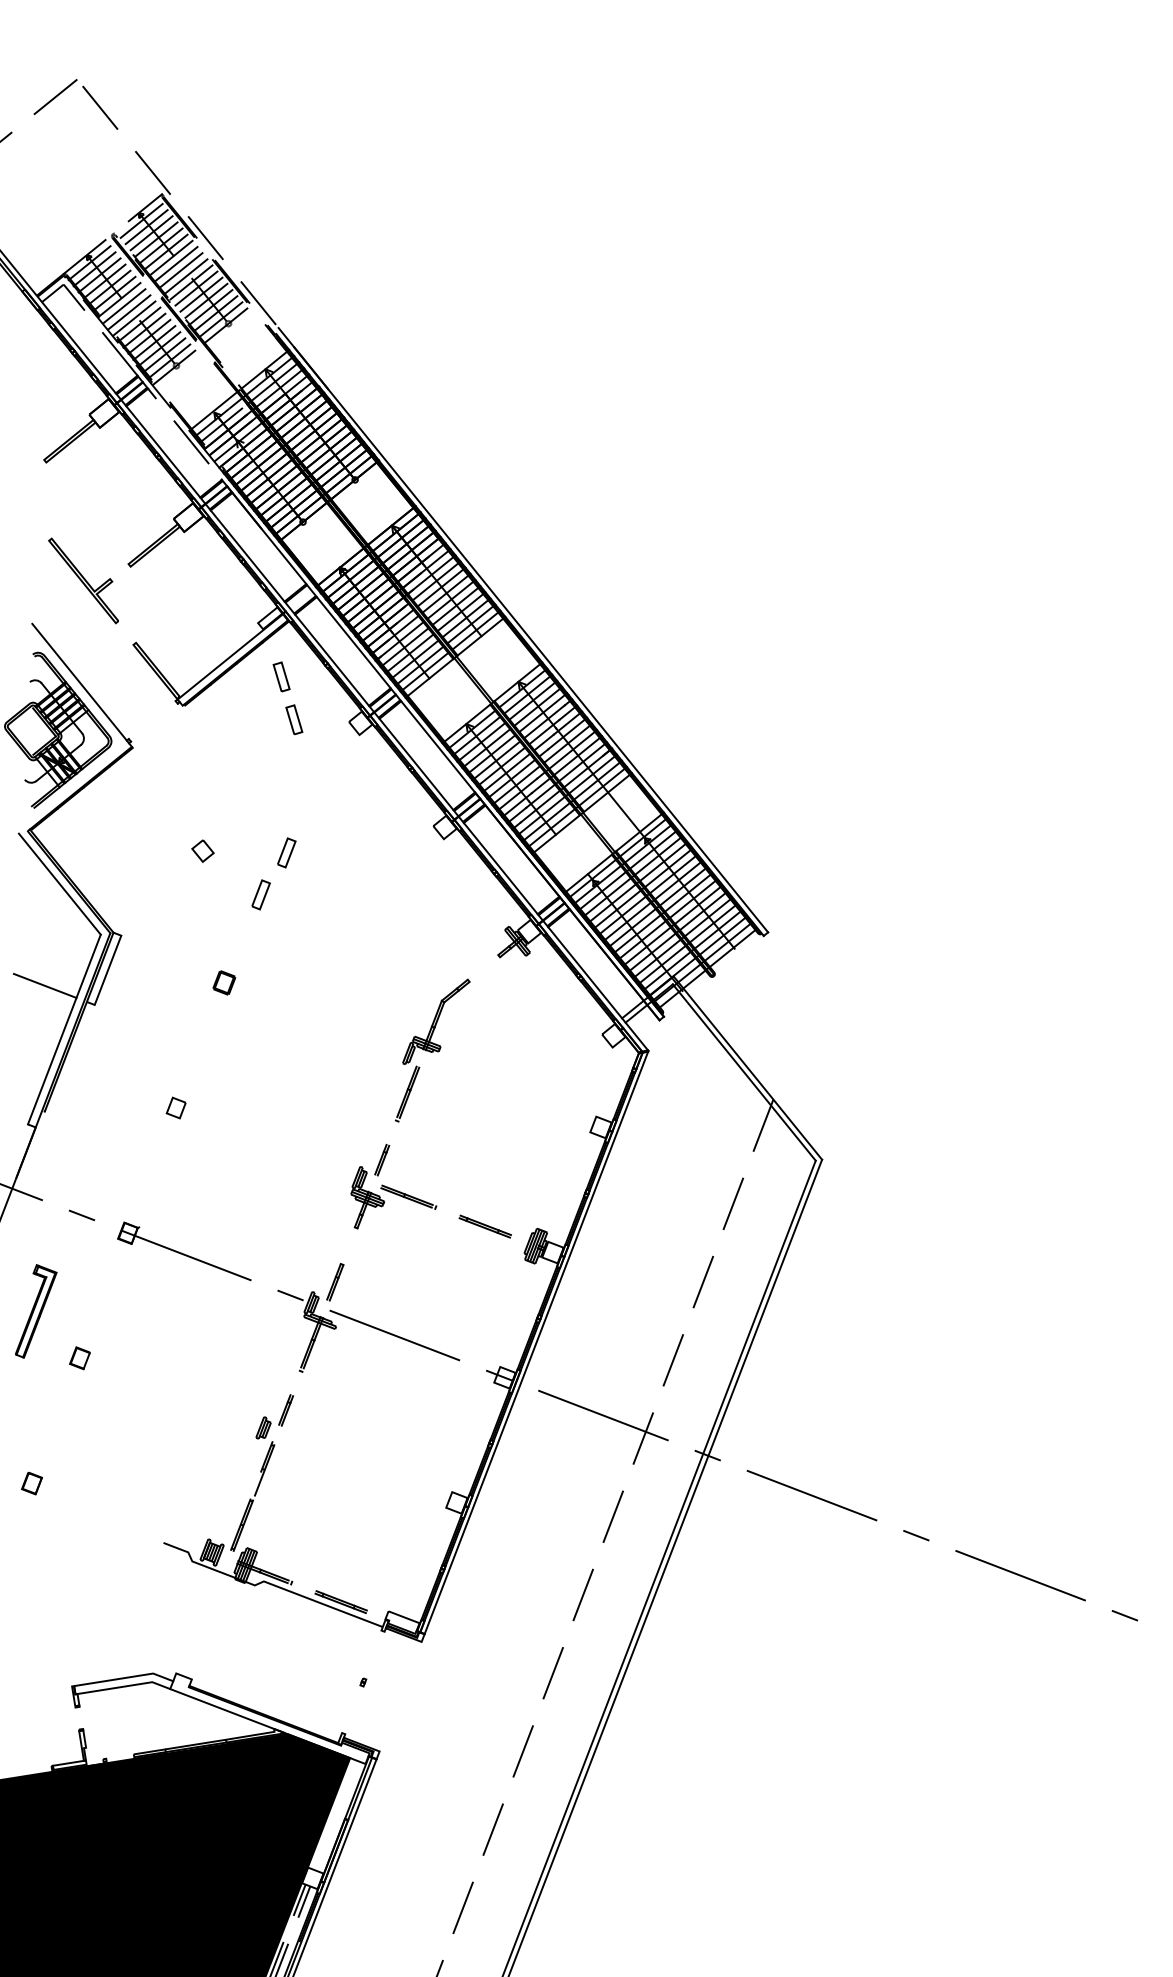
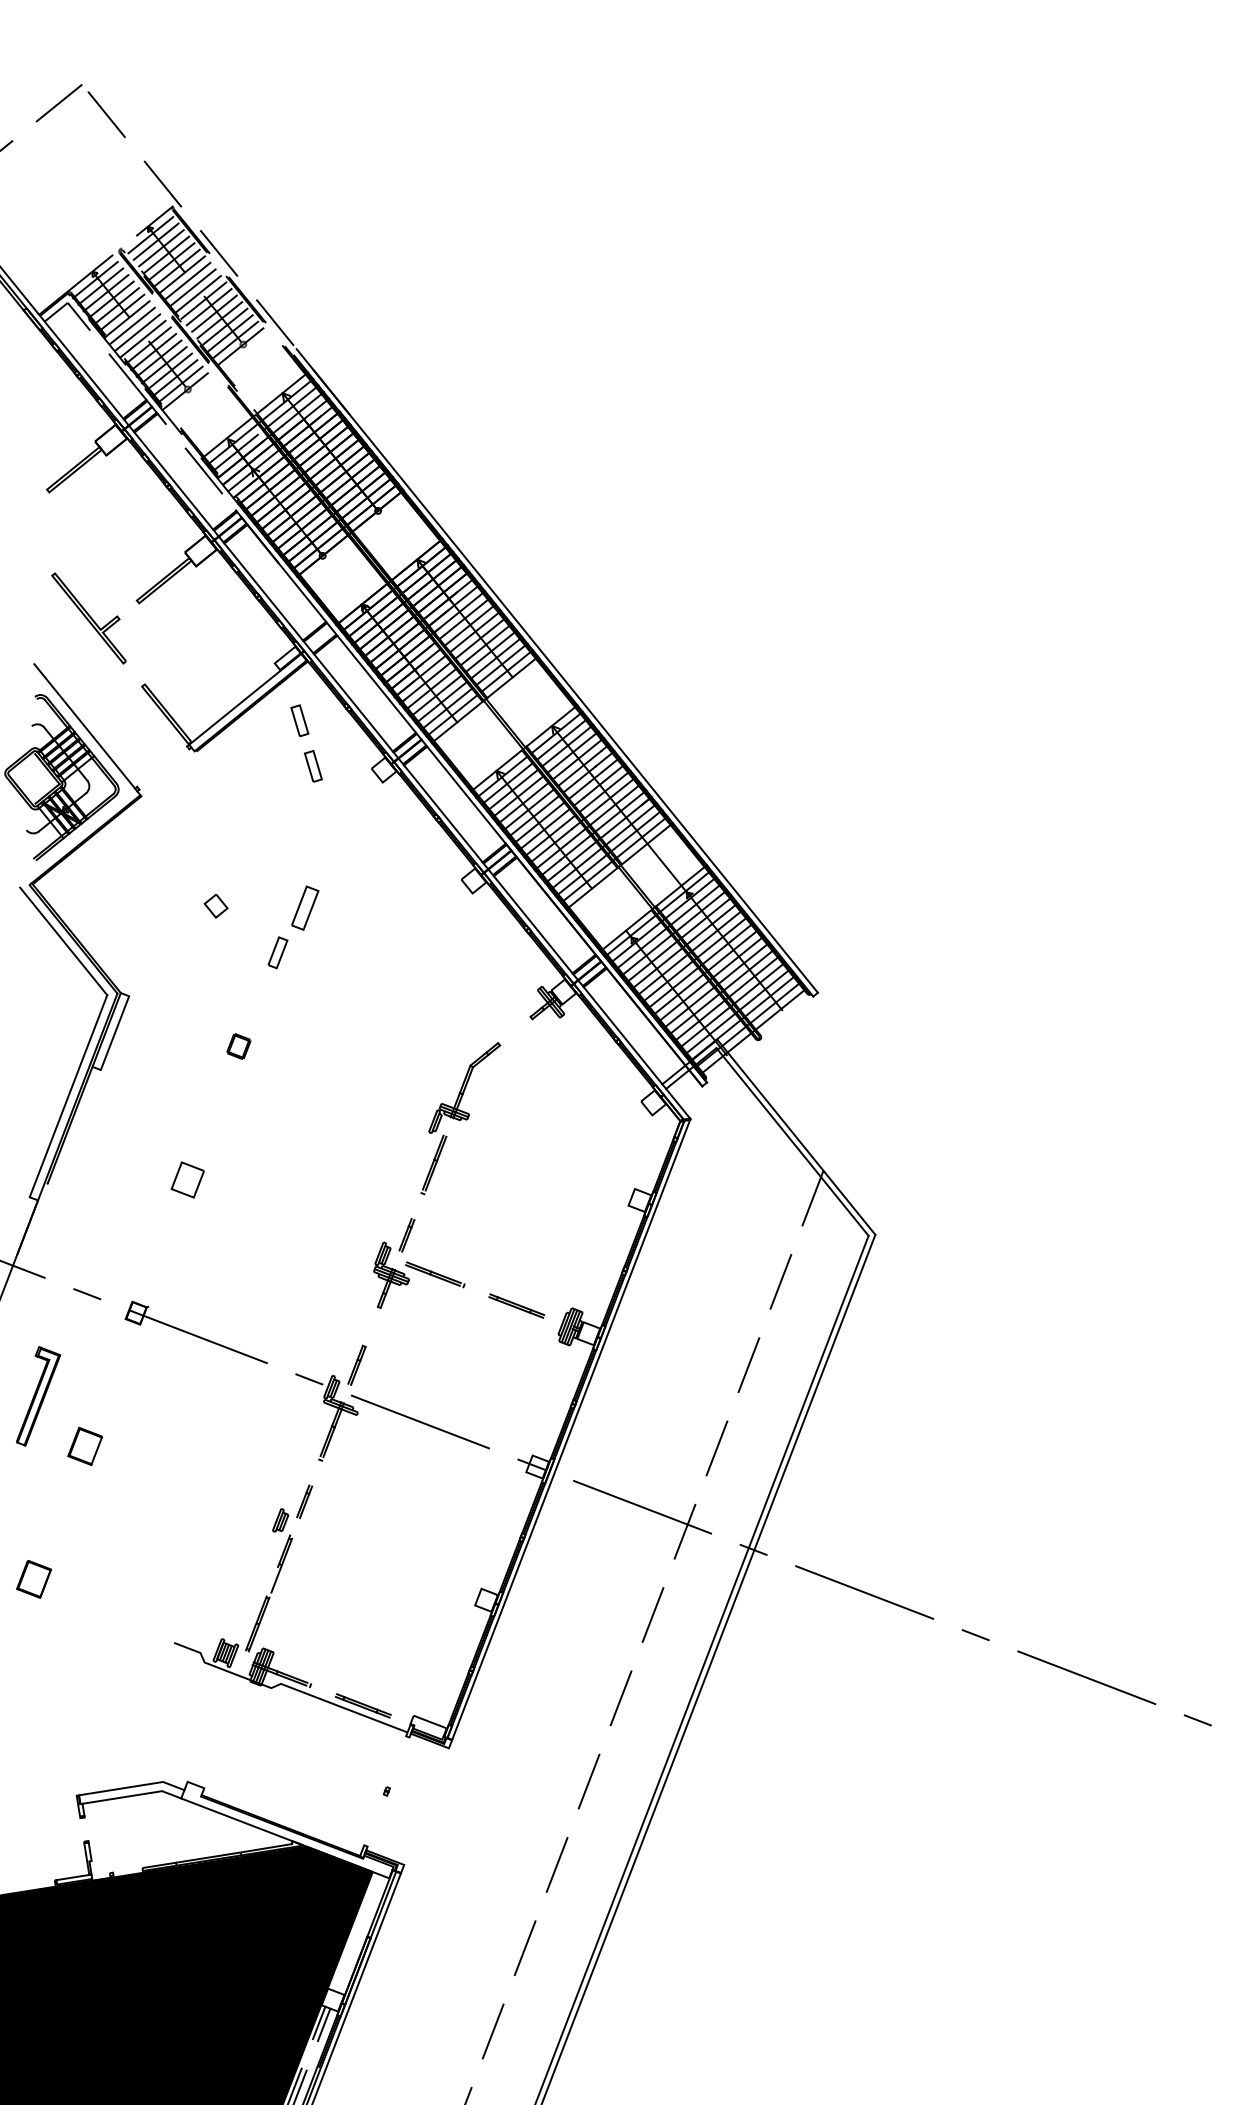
part: (286, 852) -> (305, 907), size x1.4
line: (44, 985) -> (47, 1049), removed
part: (176, 1107) -> (187, 1179), size x1.6
part: (79, 1357) -> (84, 1445), size x1.6
part: (31, 1483) -> (33, 1579), size x1.6

